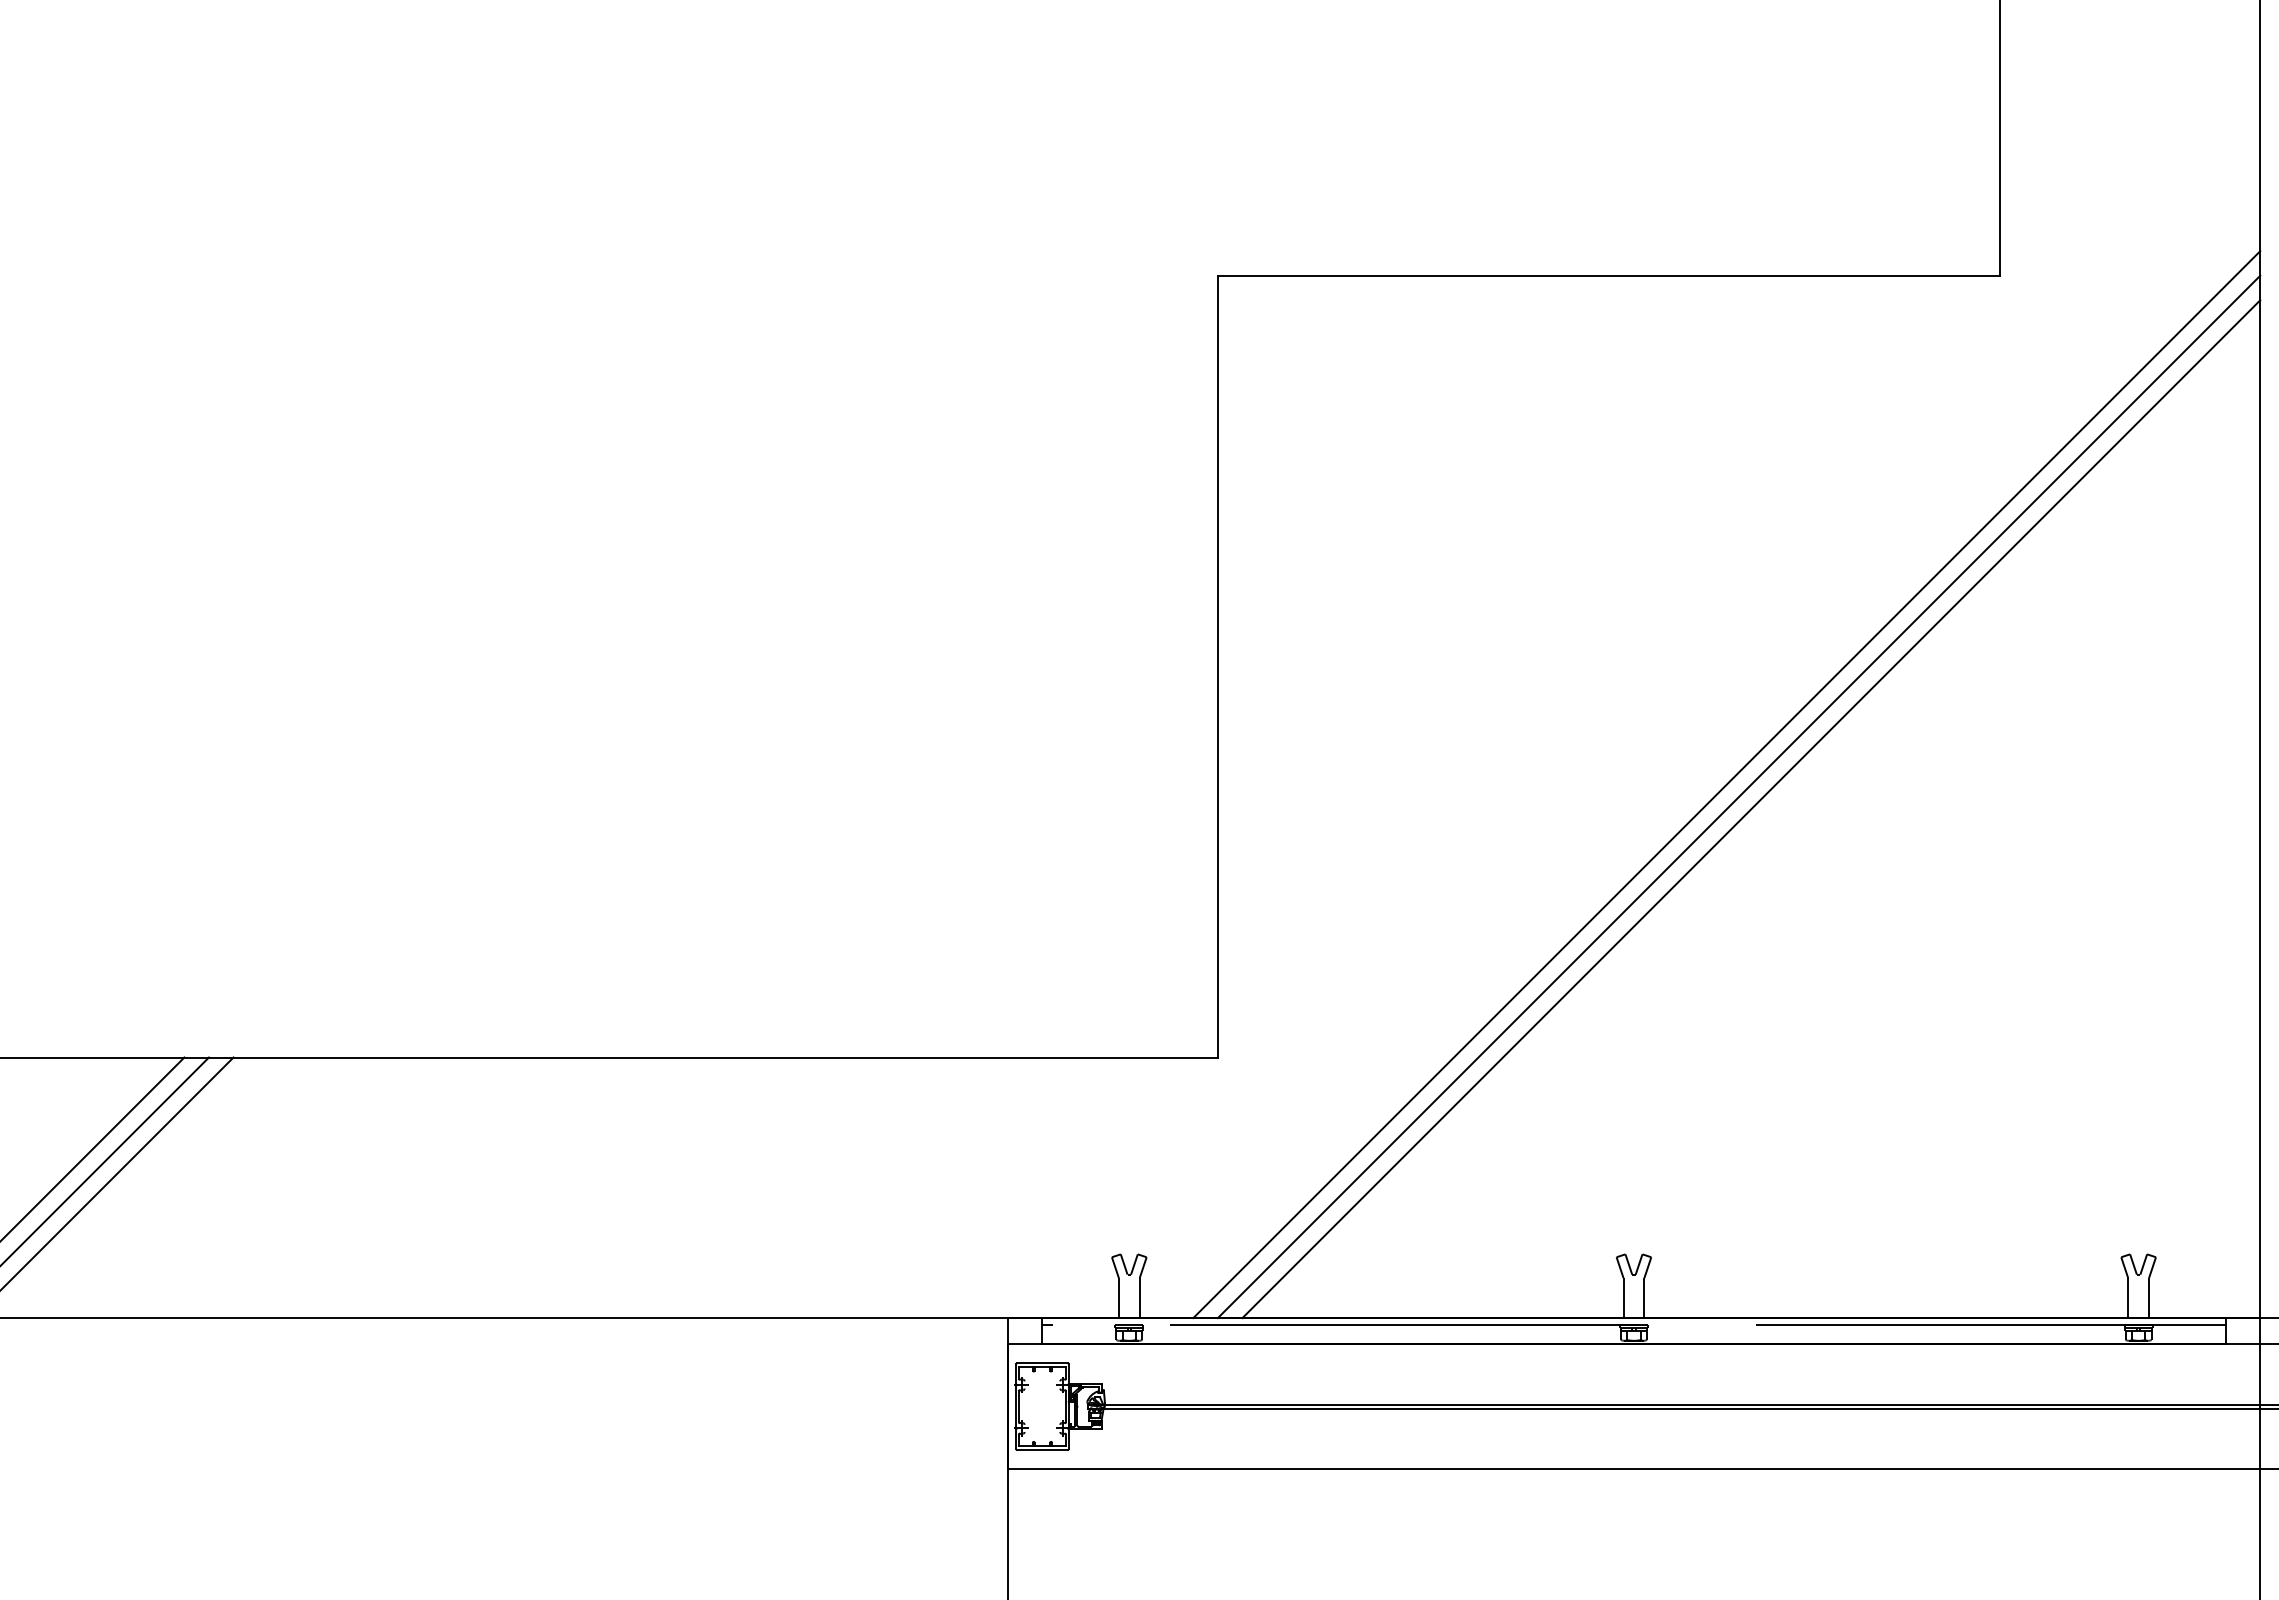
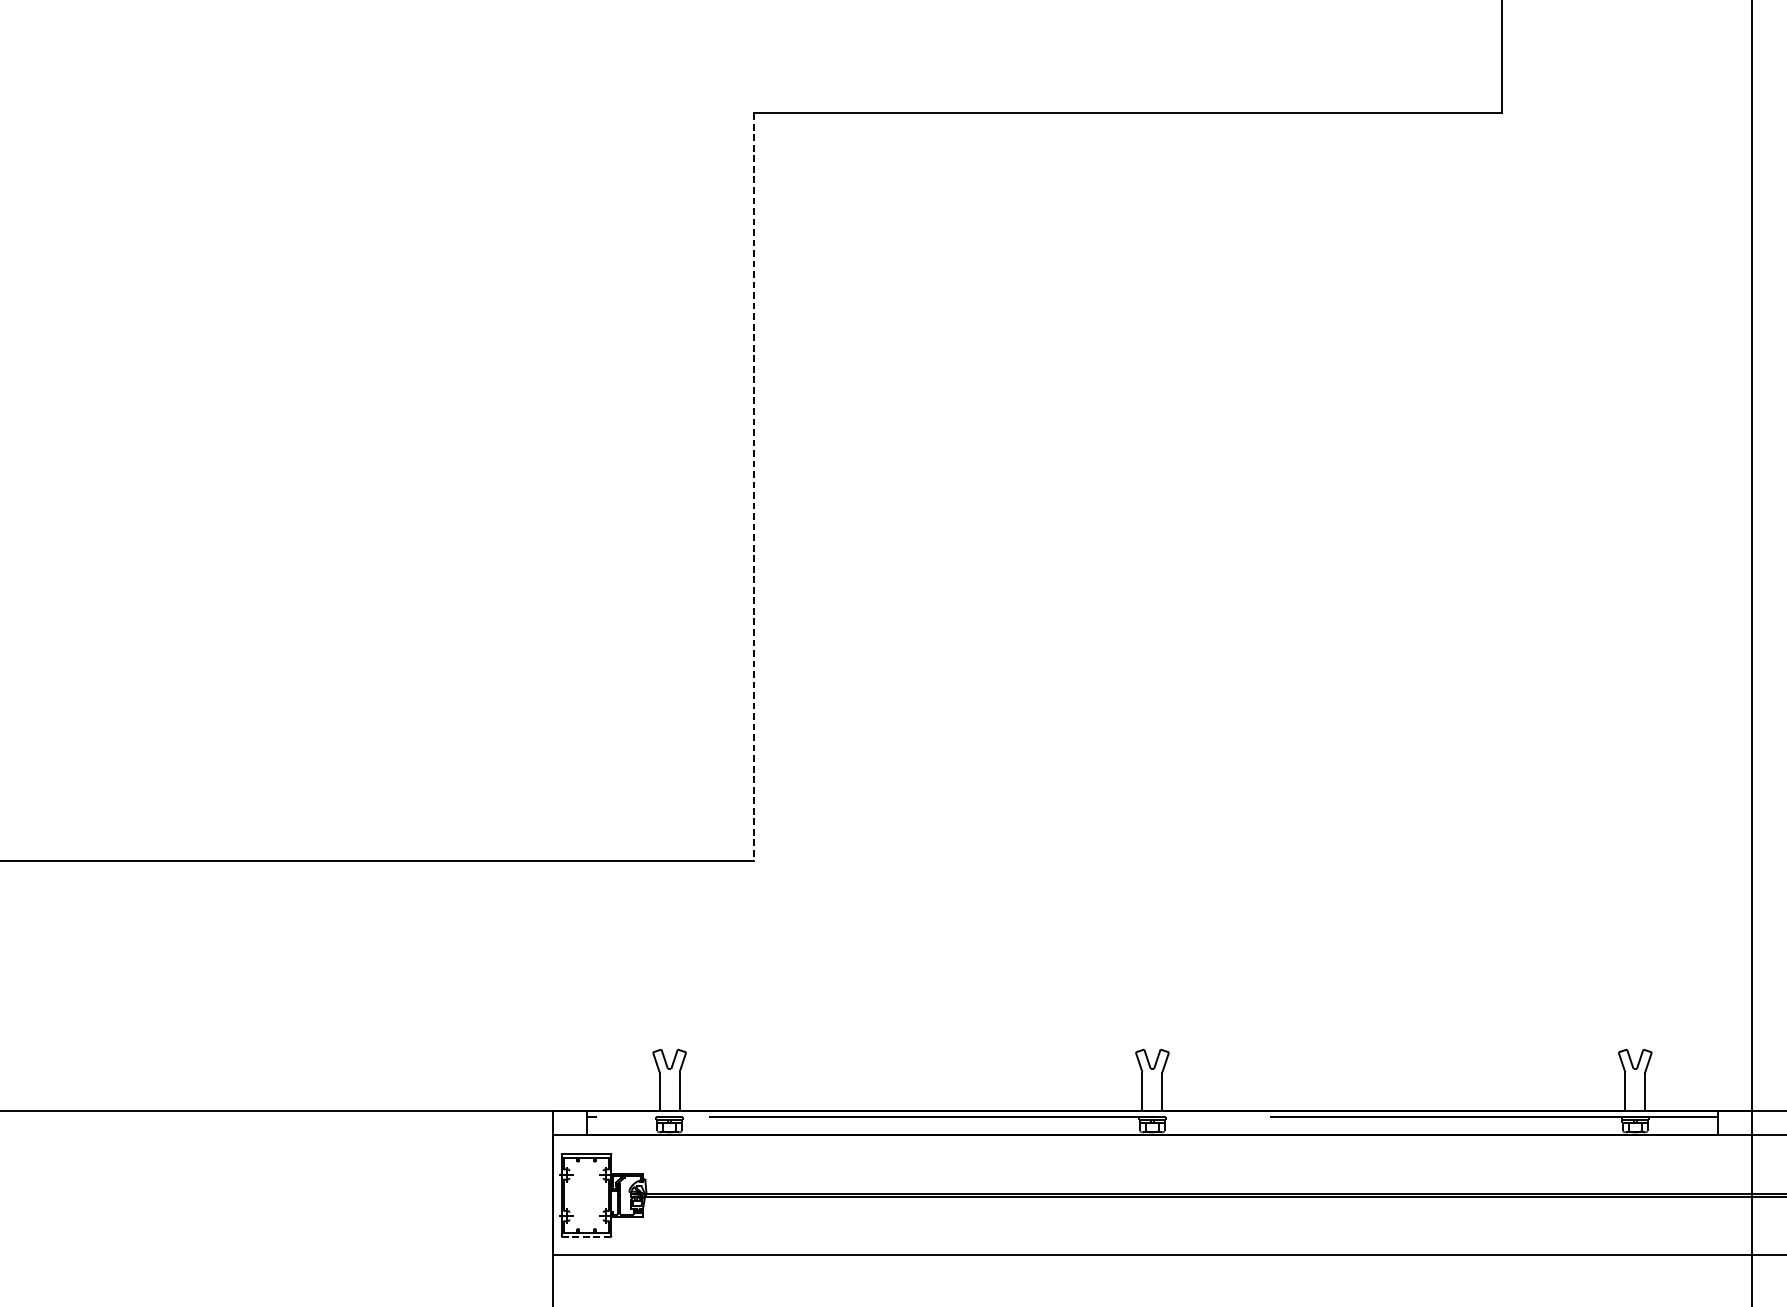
line: (1217, 666) -> (754, 487), solid -> dashed
line: (1726, 784) -> (1240, 600), removed
line: (1738, 796) -> (1252, 611), removed
line: (1751, 809) -> (1264, 623), removed
line: (1041, 1450) -> (585, 1237), solid -> dashed

